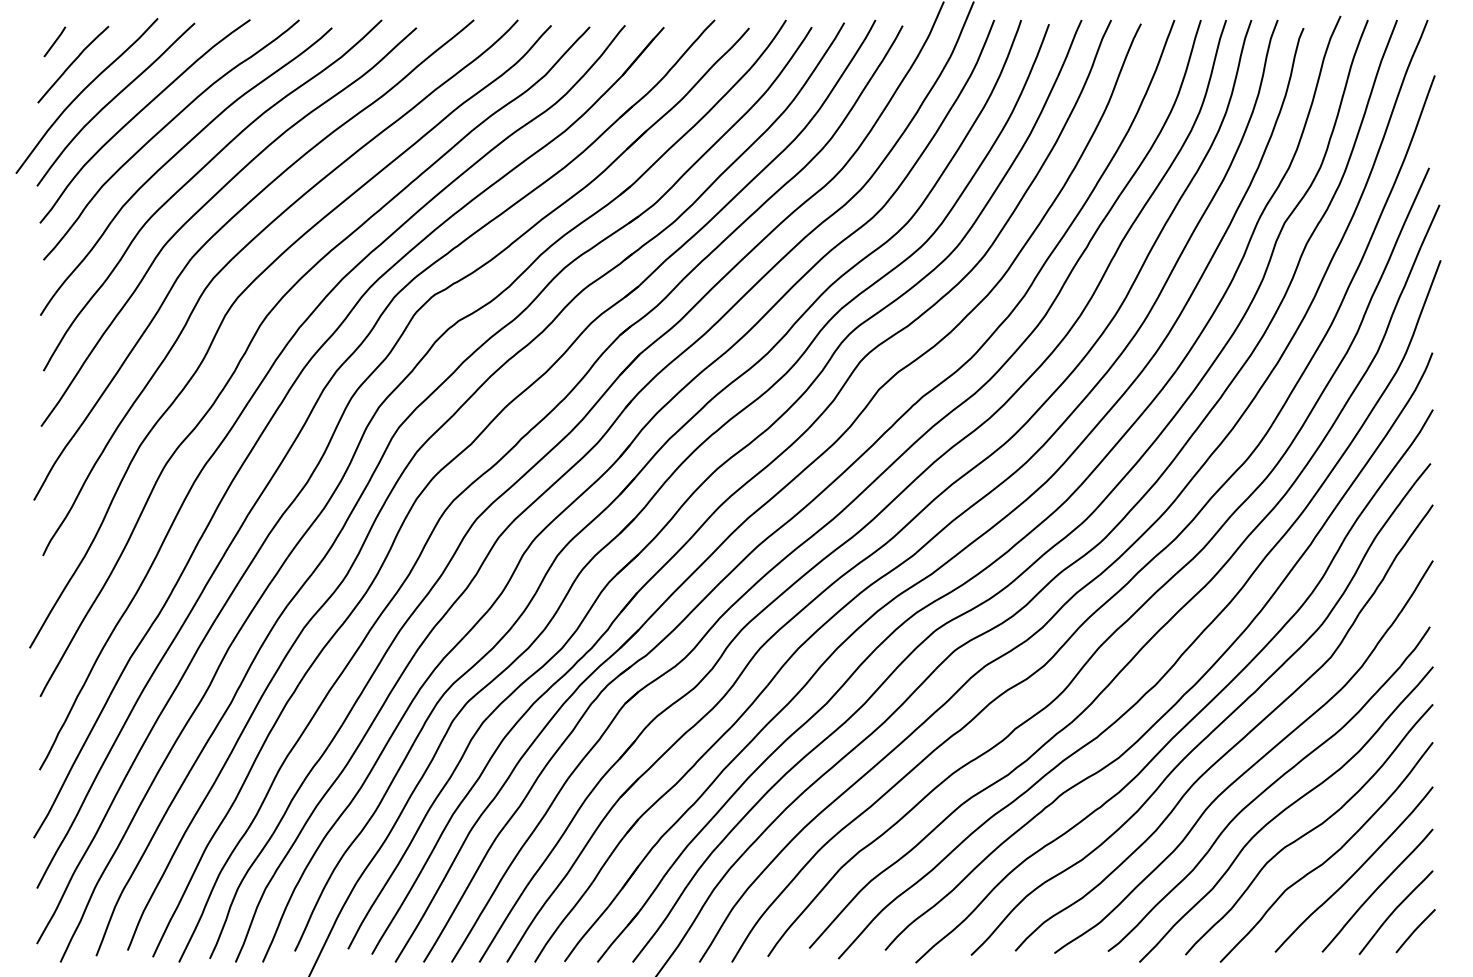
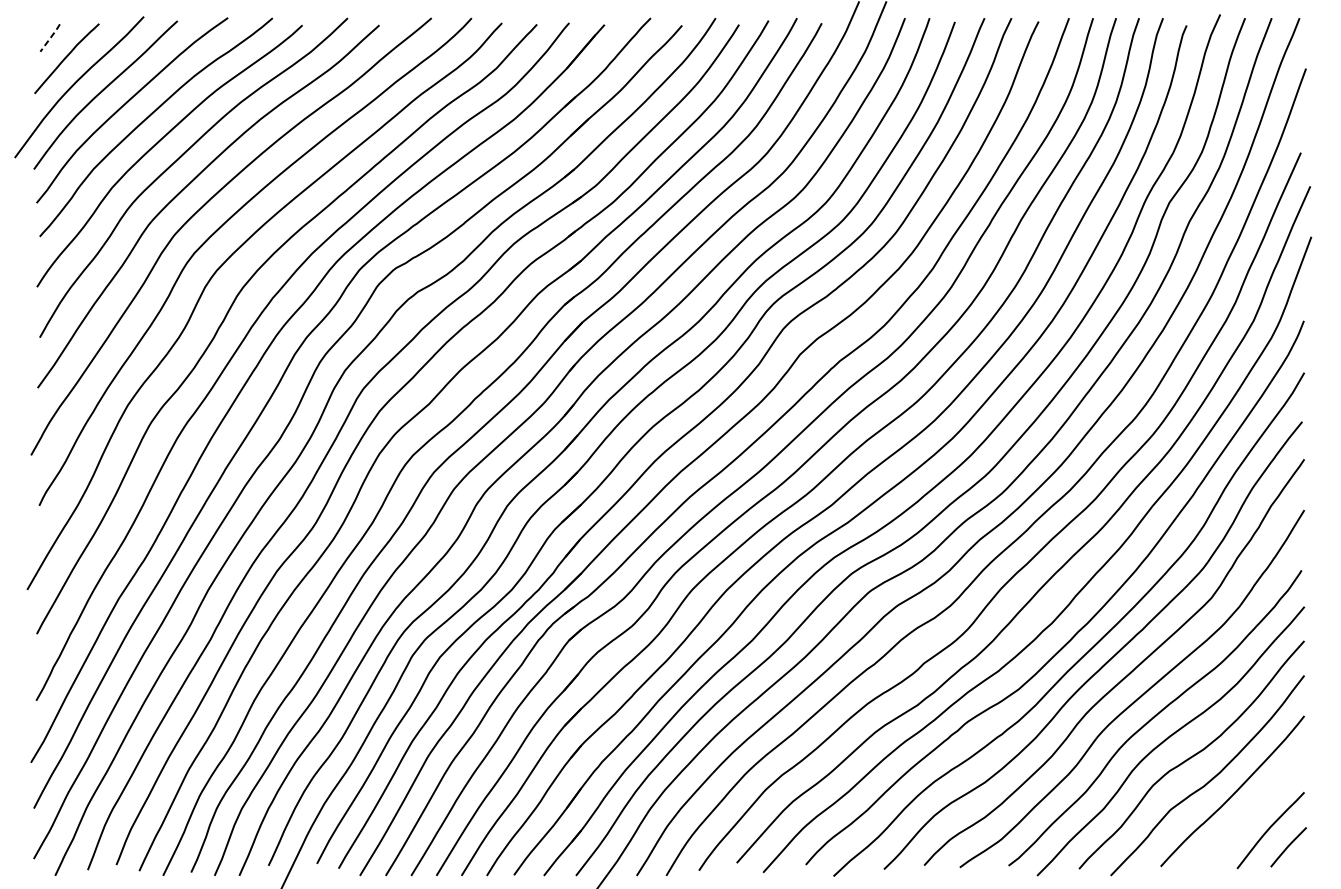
line: (55, 41) -> (50, 37), solid -> dashed
curve: (1377, 889) -> (1253, 809), removed

